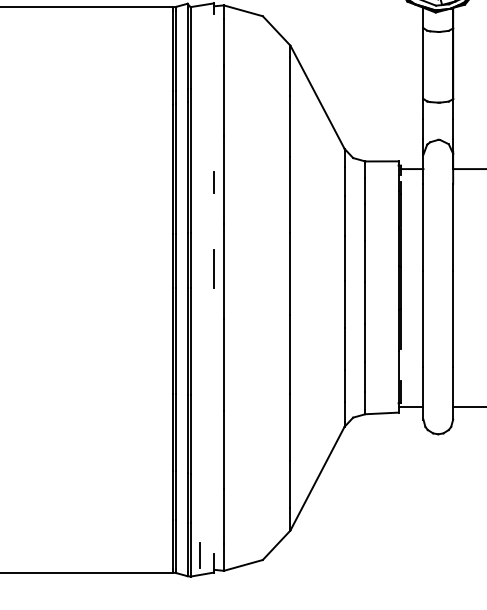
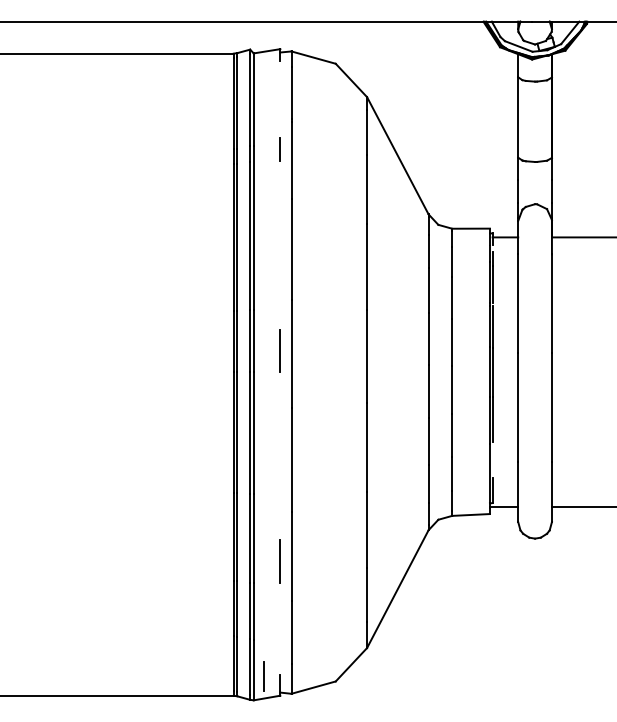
line: (213, 182) -> (279, 149), moved
line: (213, 454) -> (279, 561), added

